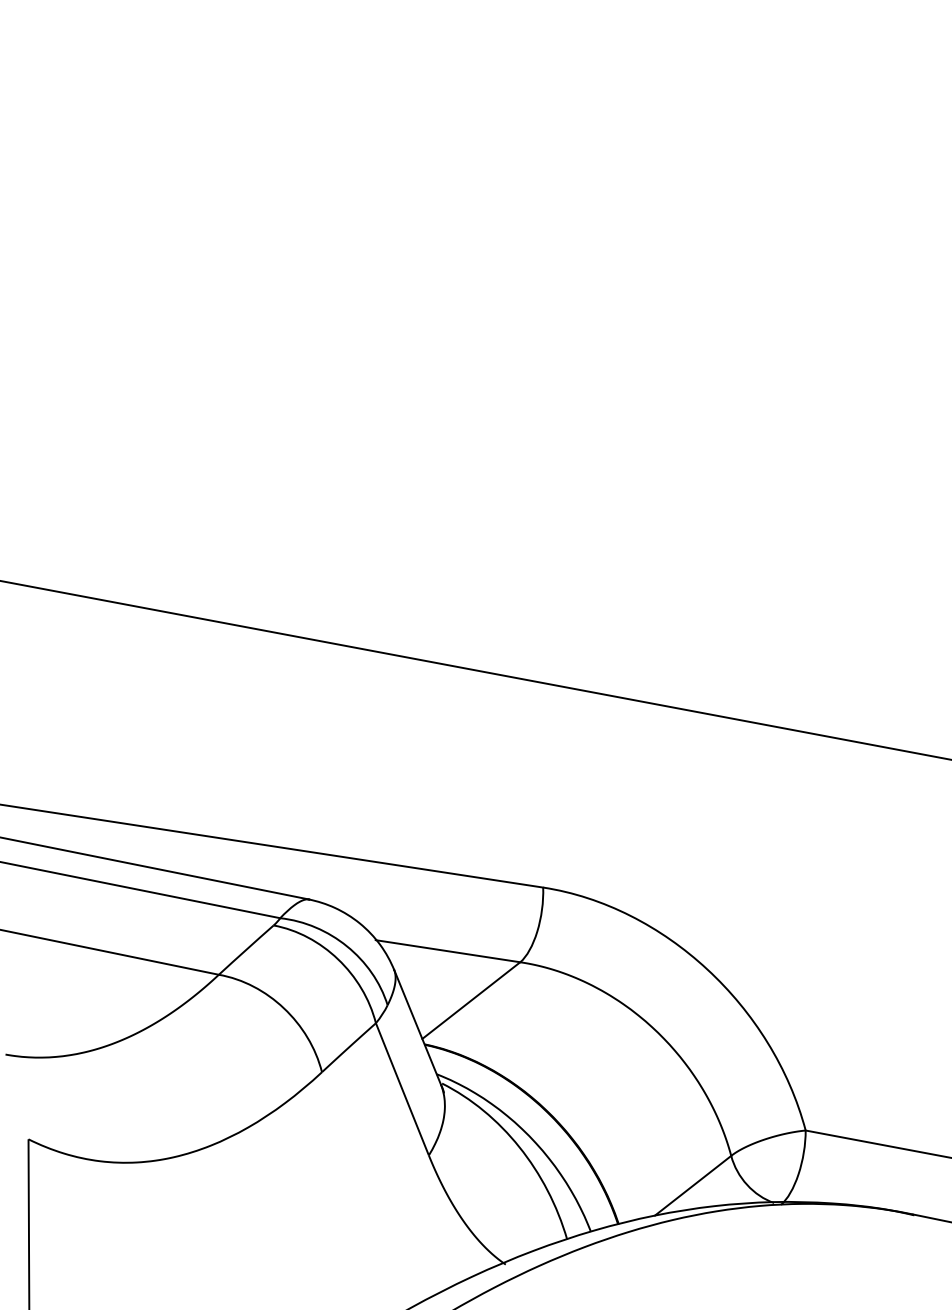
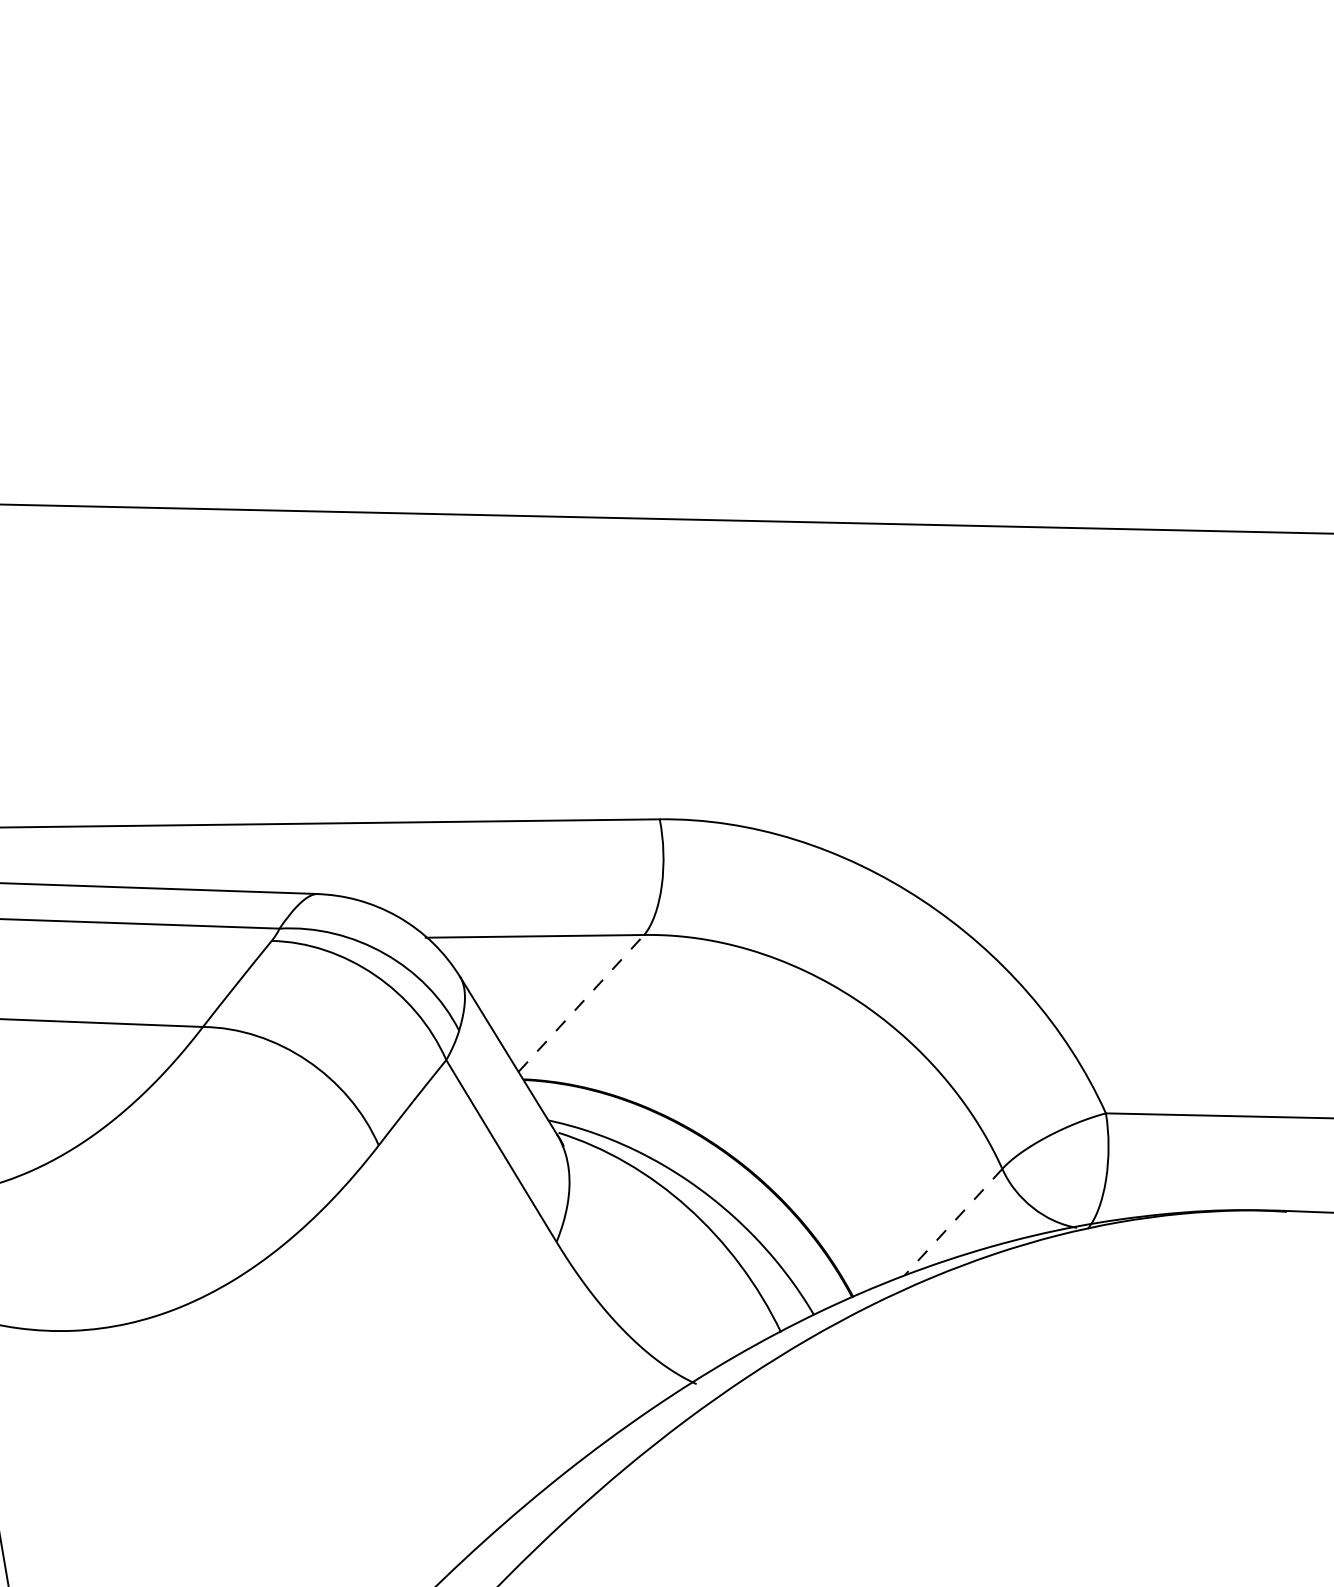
line: (471, 1000) -> (581, 1003), solid -> dashed
line: (692, 1186) -> (952, 1223), solid -> dashed

